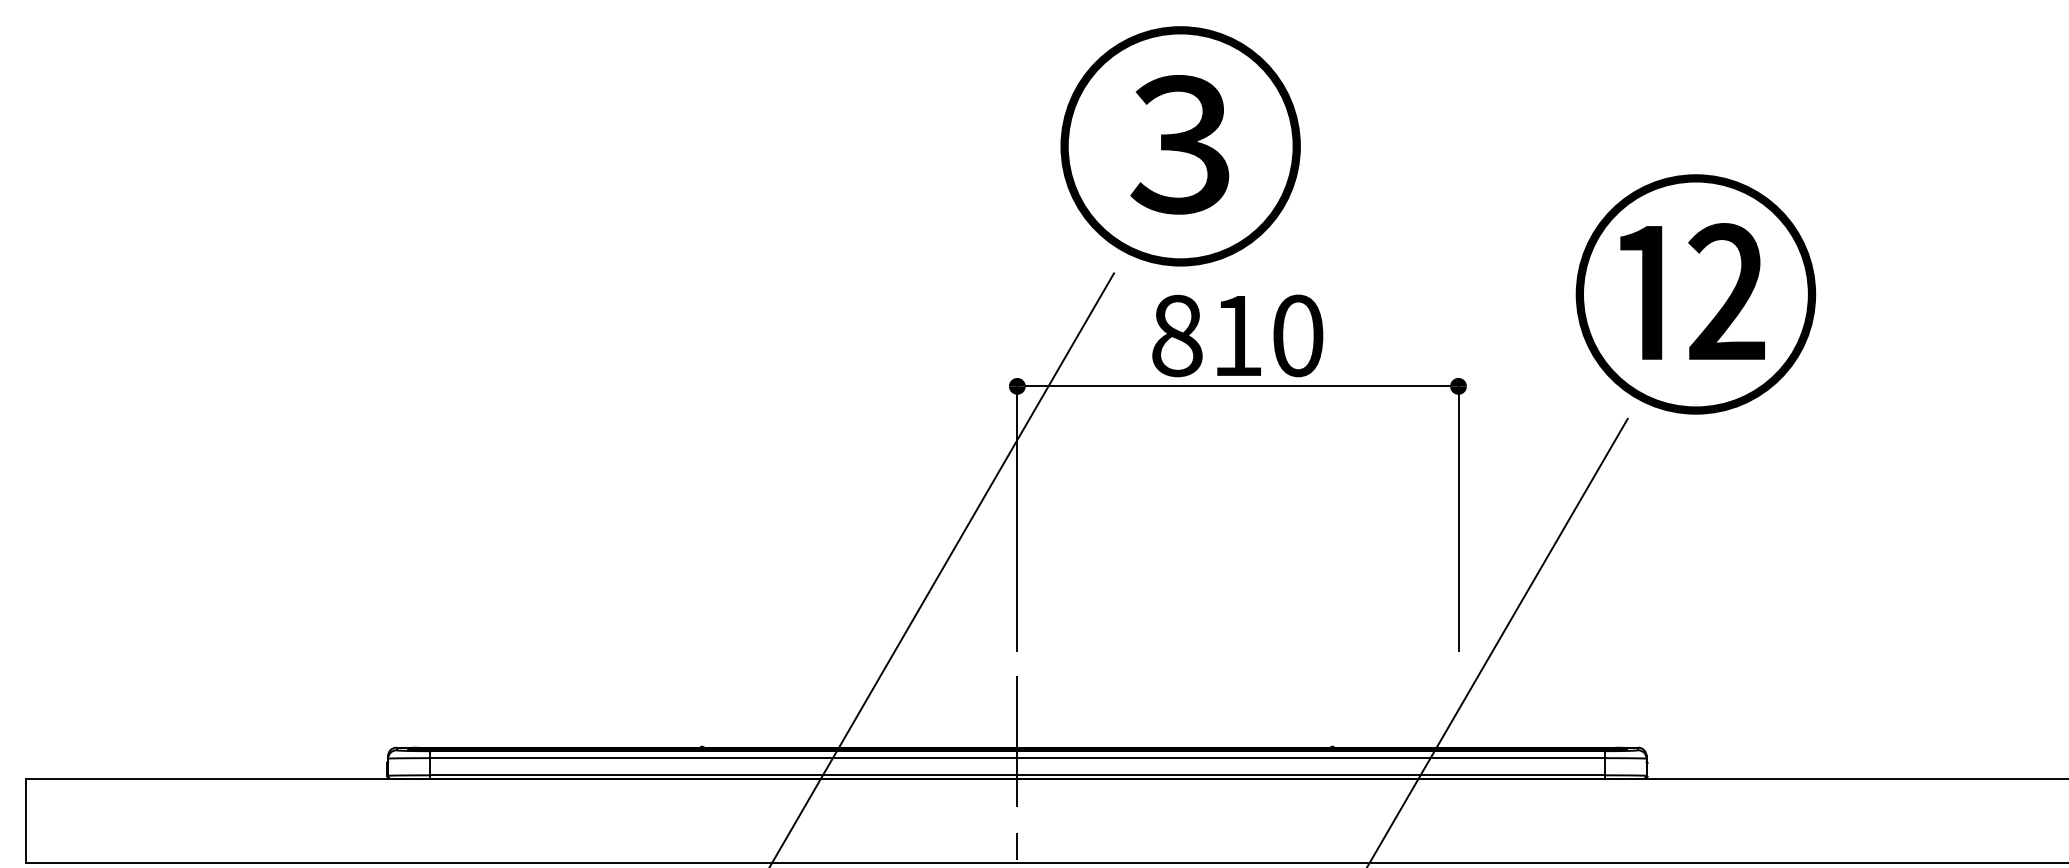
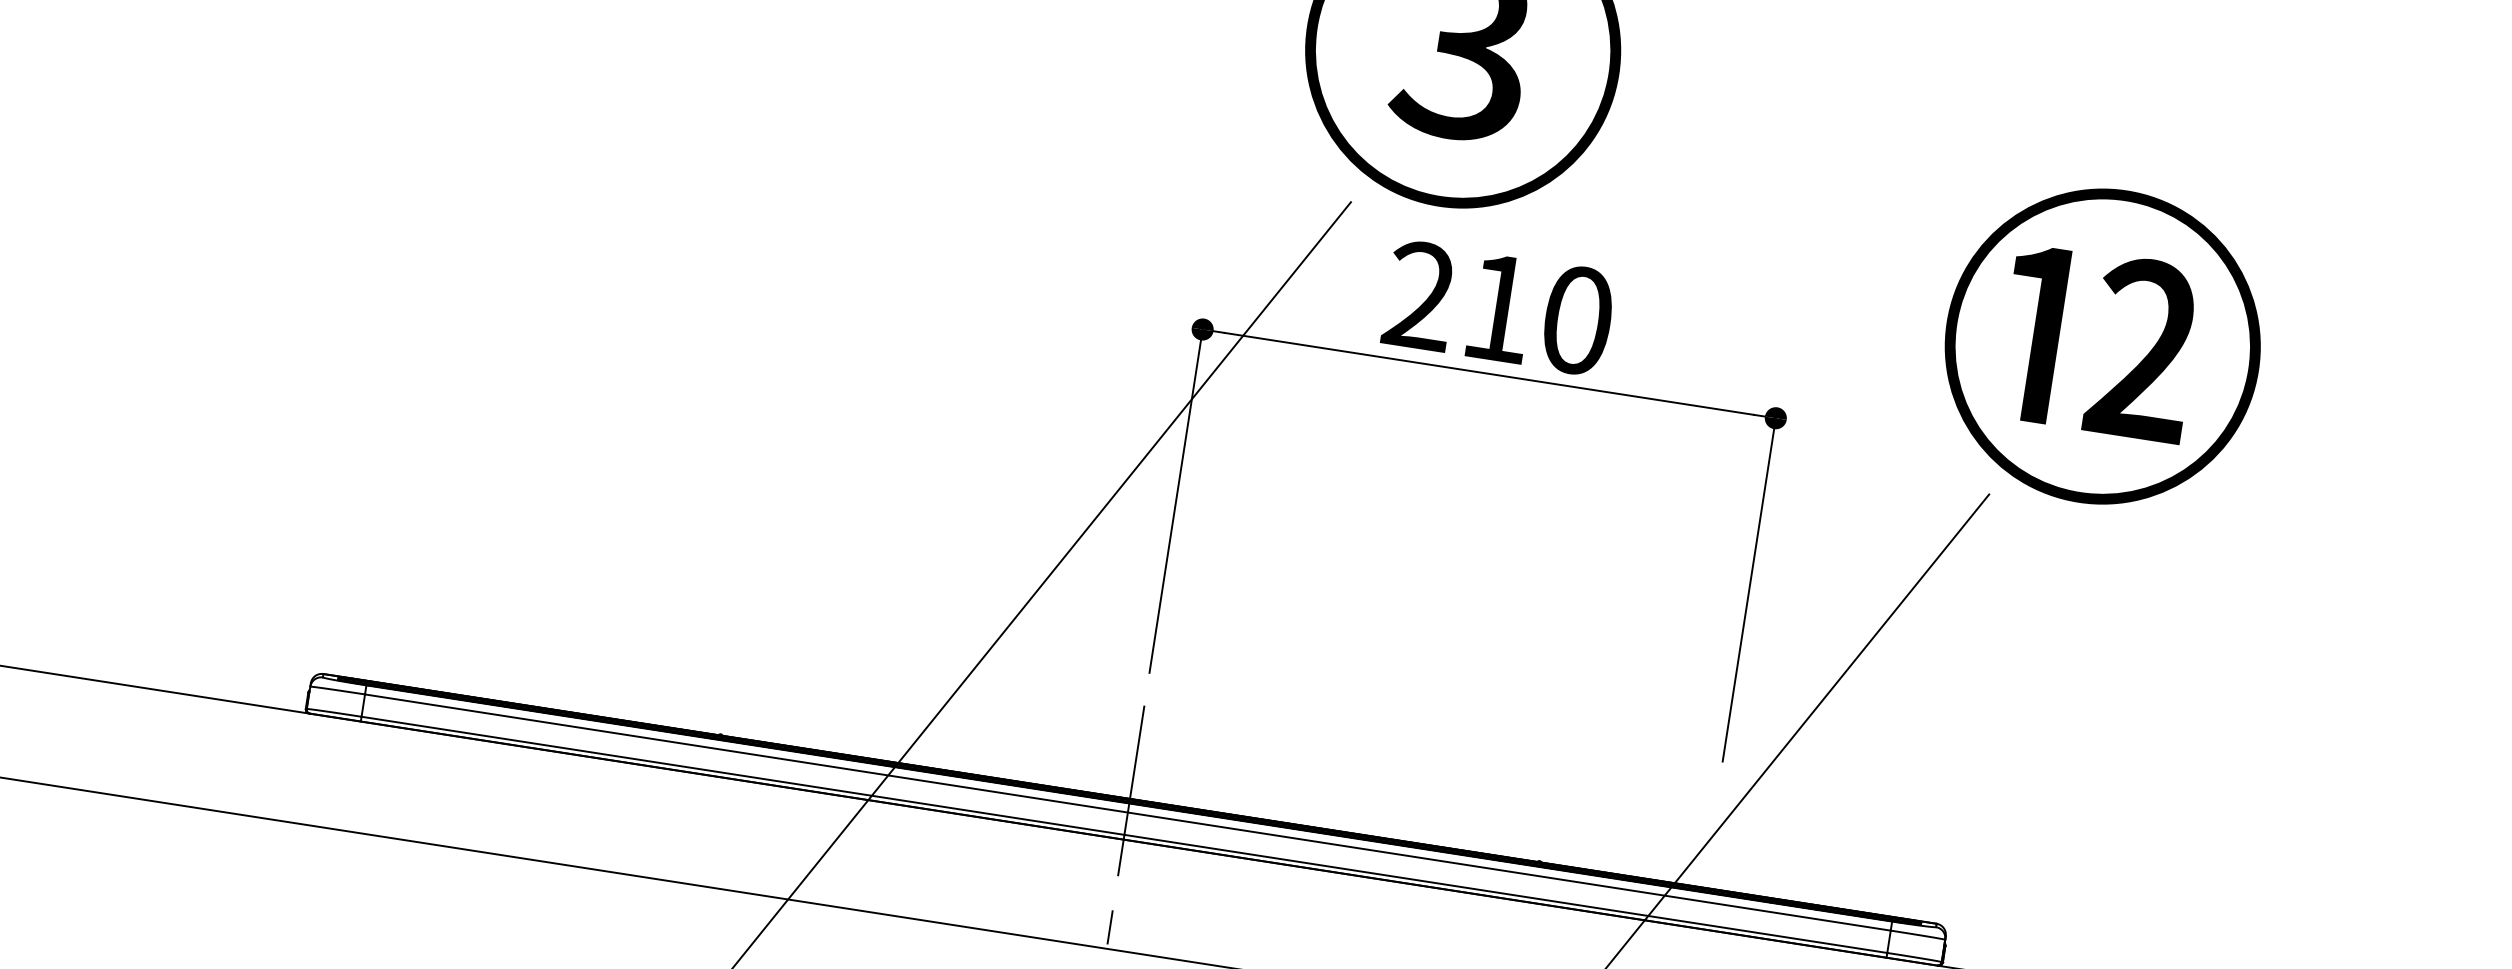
text: (1176, 335) -> (1419, 295), 810 -> 210

